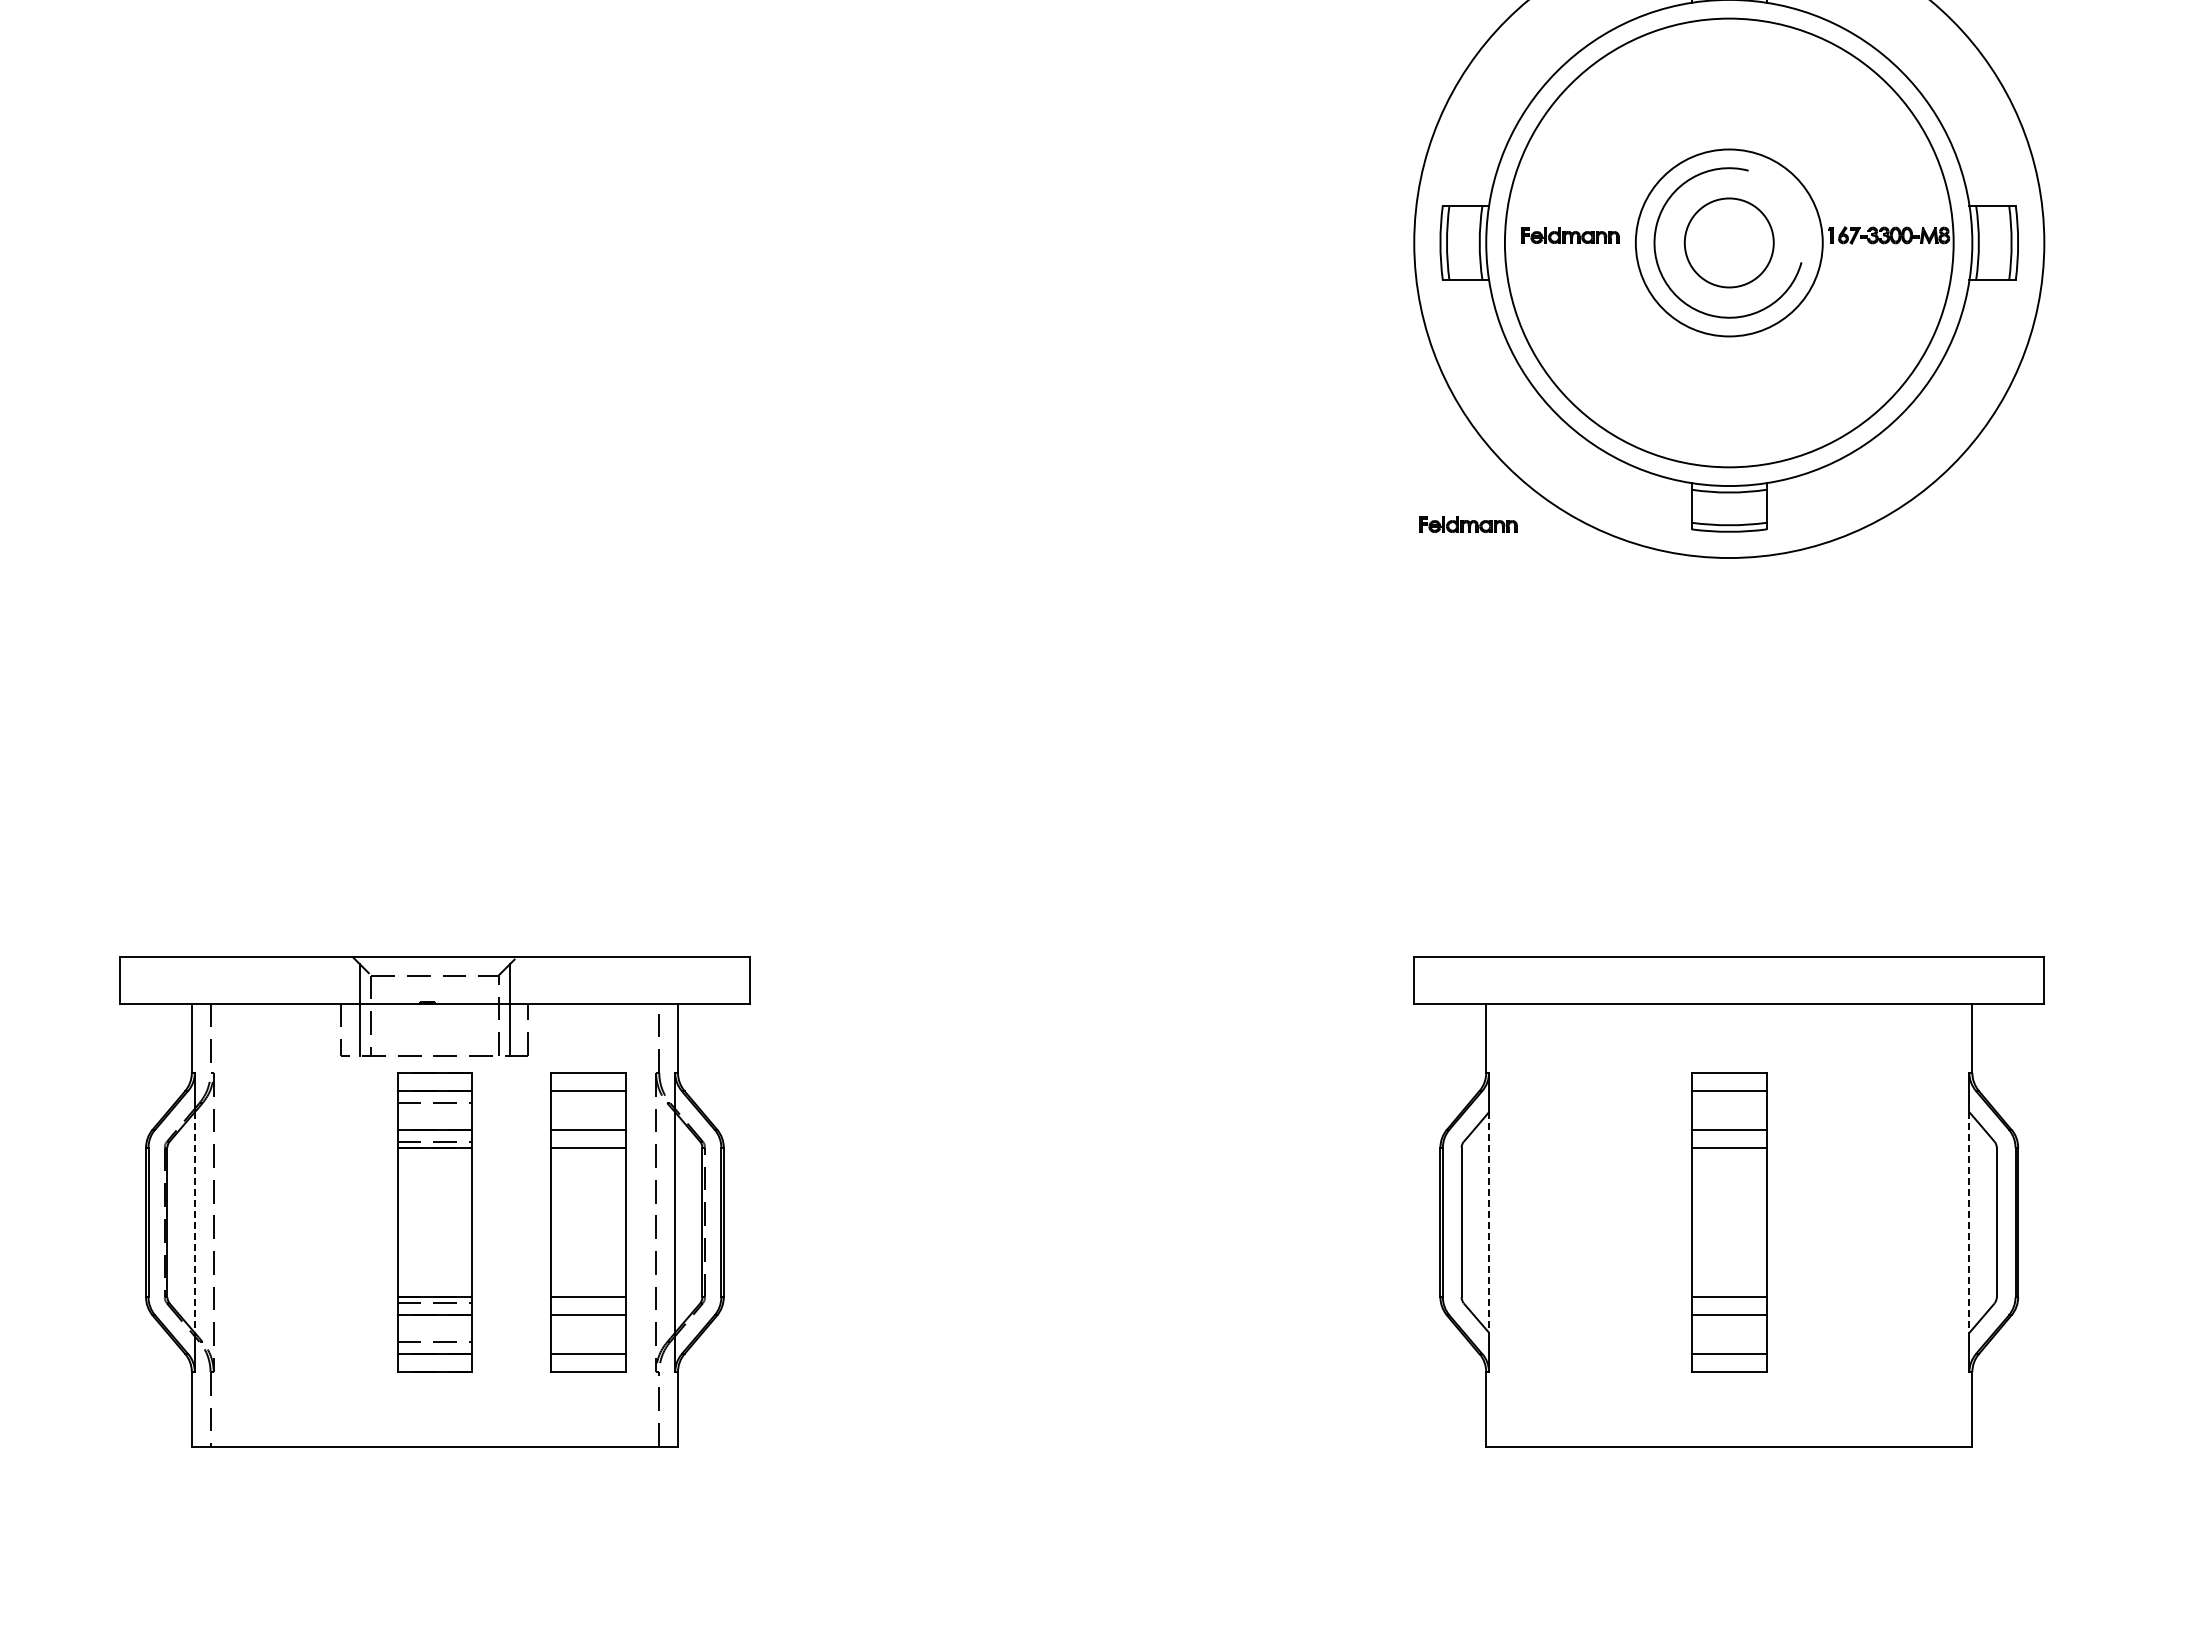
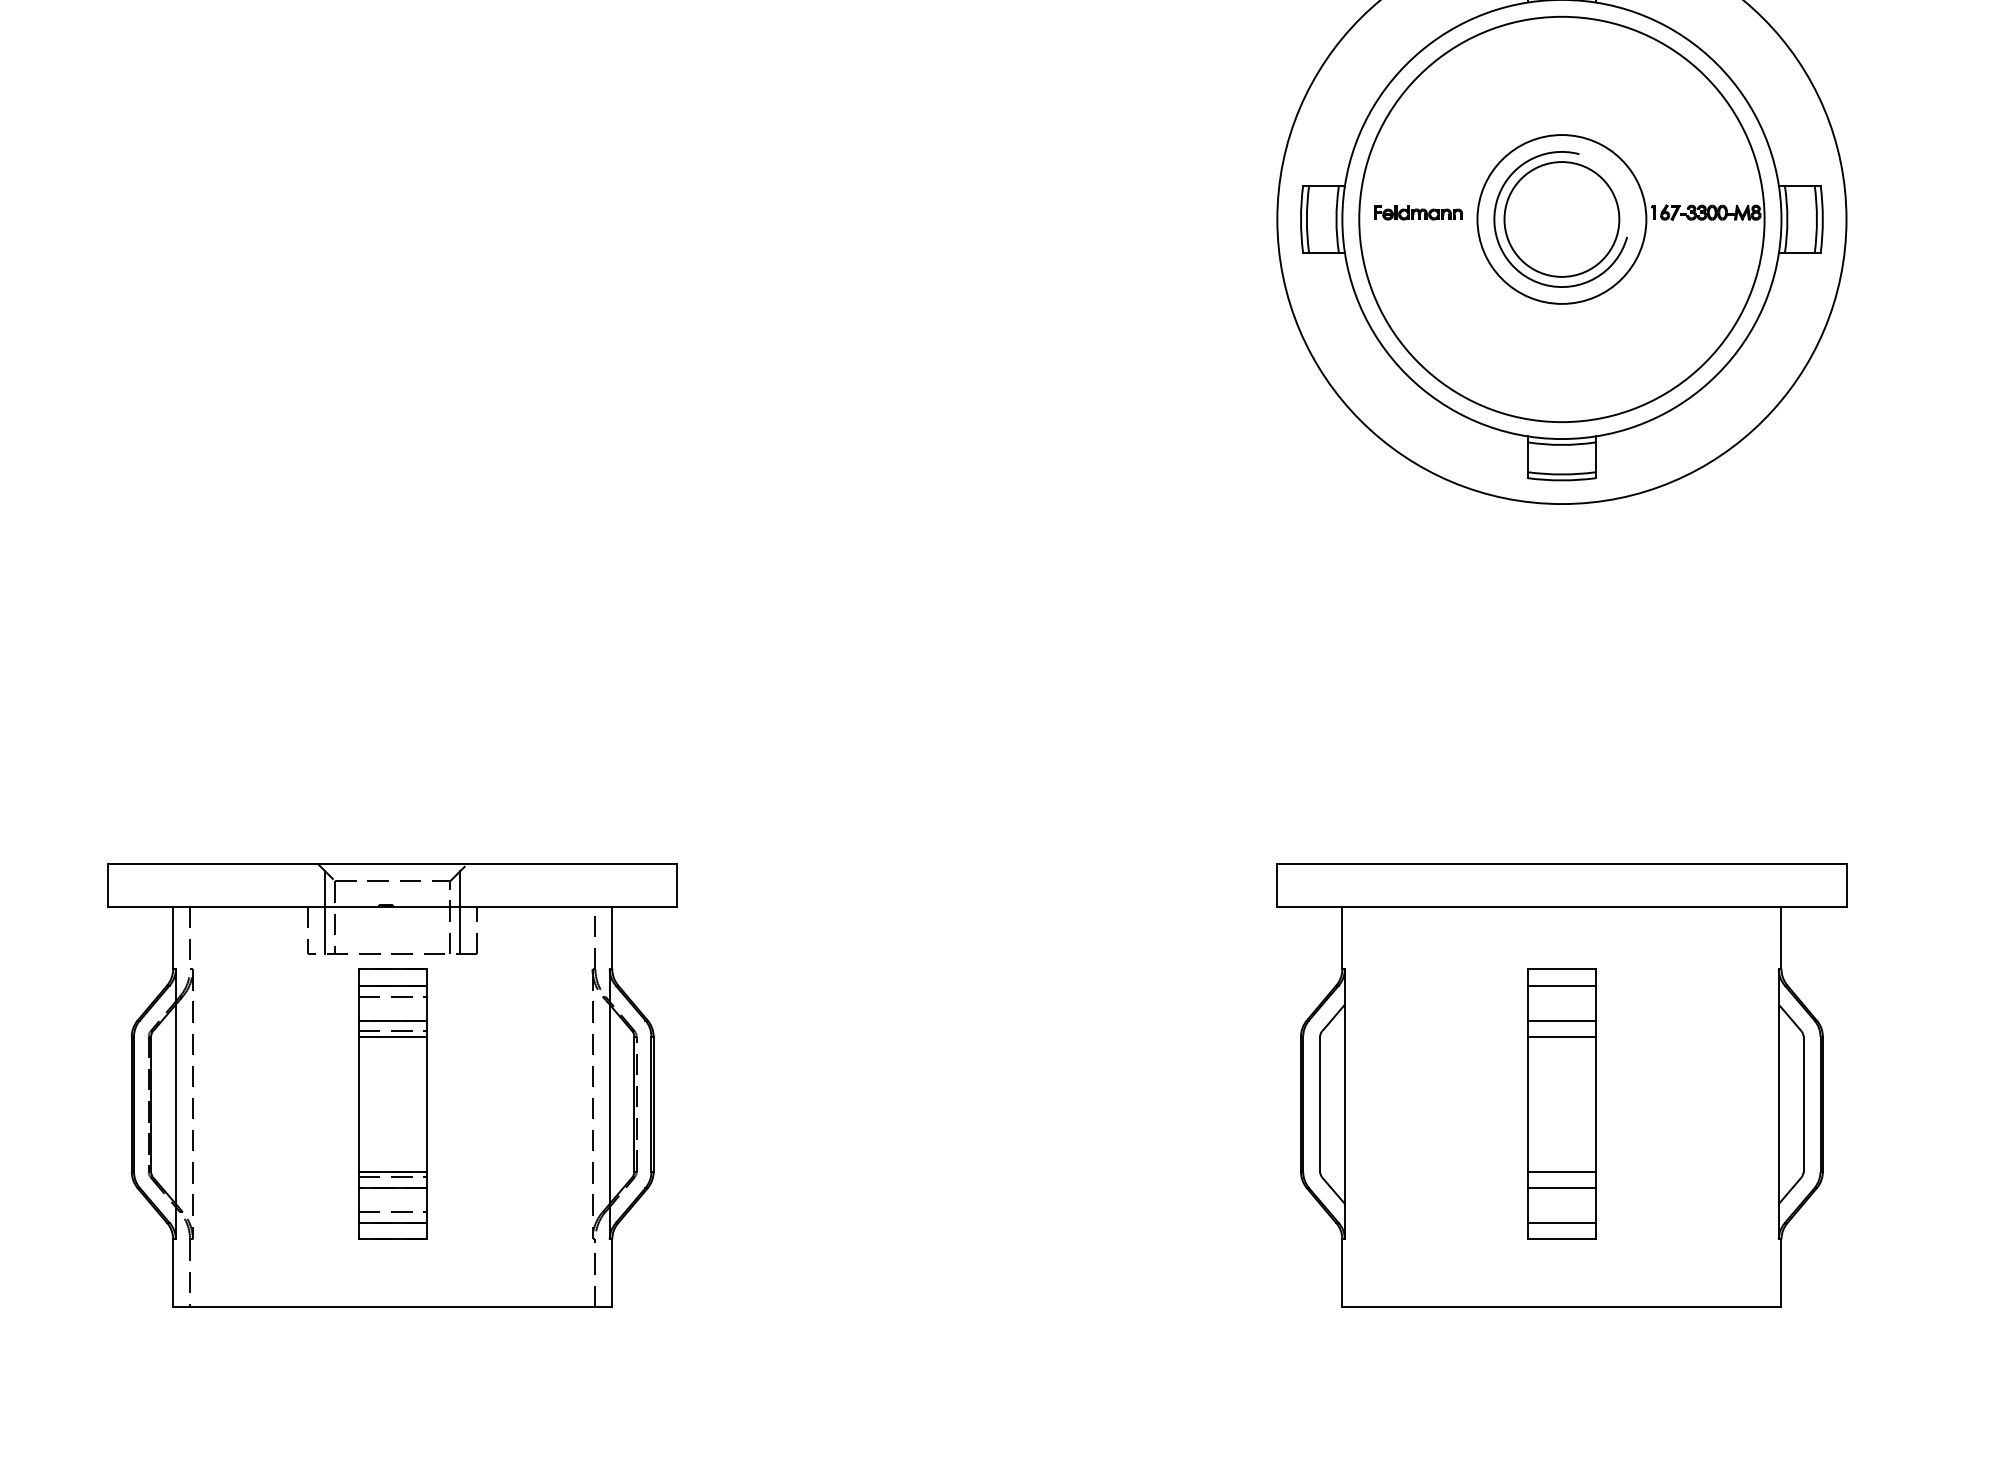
circle: (1728, 242) -> (1561, 219), size x1.43
part: (1468, 524) -> (1326, 473), removed
line: (194, 1222) -> (175, 1104), dashed -> solid
part: (588, 1222) -> (531, 1104), removed
line: (1489, 1222) -> (1345, 1104), dashed -> solid
line: (1969, 1222) -> (1778, 1104), dashed -> solid

